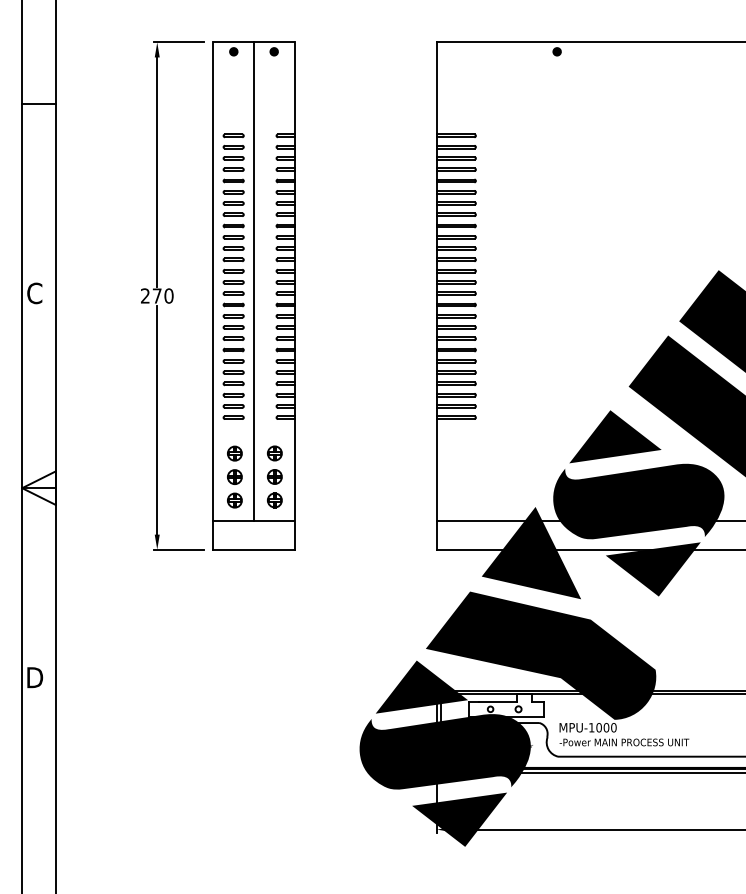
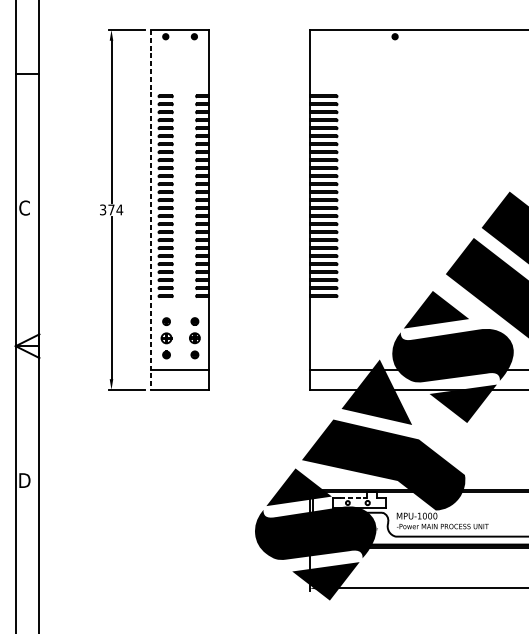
line: (254, 281) -> (180, 199), removed
text: (157, 295) -> (111, 209), 270 -> 374
line: (212, 296) -> (150, 210), solid -> dashed
part: (234, 453) -> (166, 321), size x0.7
part: (274, 453) -> (194, 321), size x0.7
part: (234, 500) -> (166, 354), size x0.7
part: (274, 500) -> (194, 354), size x0.7
line: (498, 701) -> (353, 497), solid -> dashed

